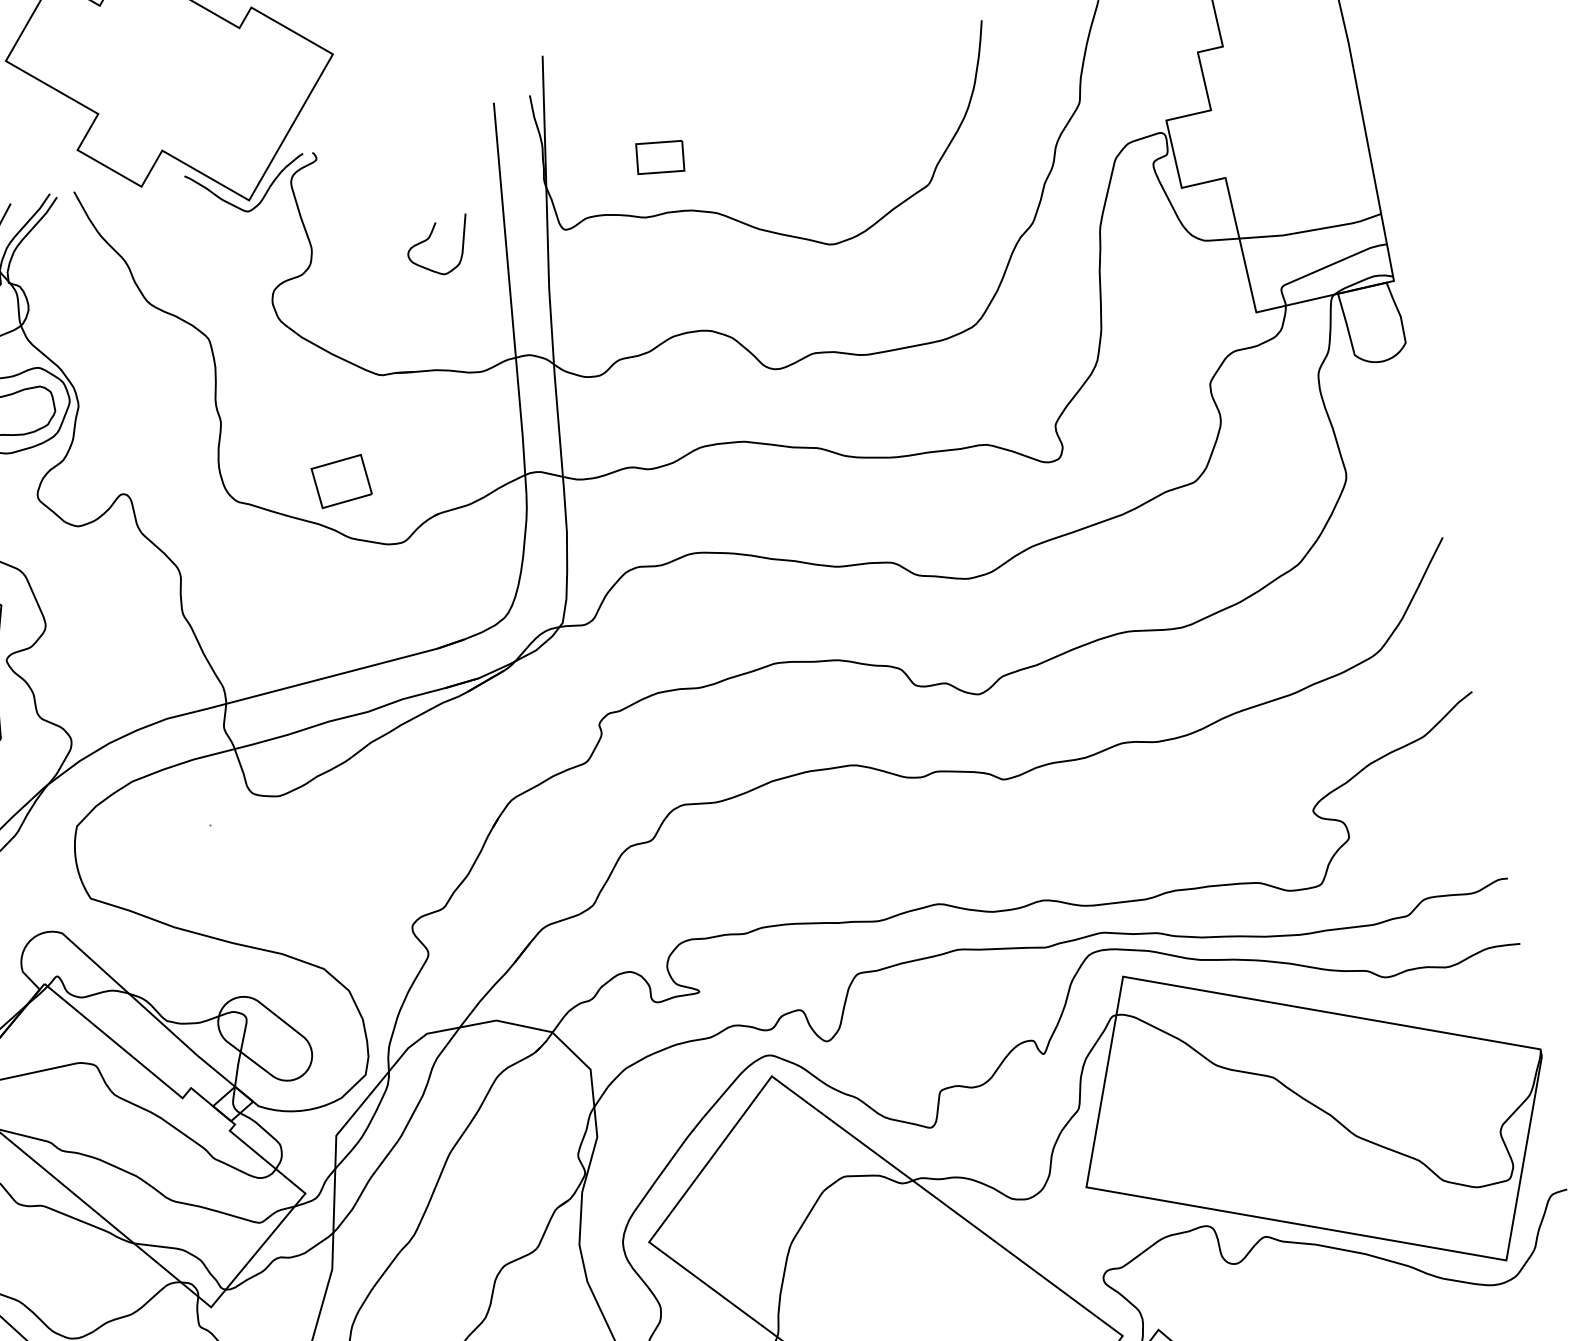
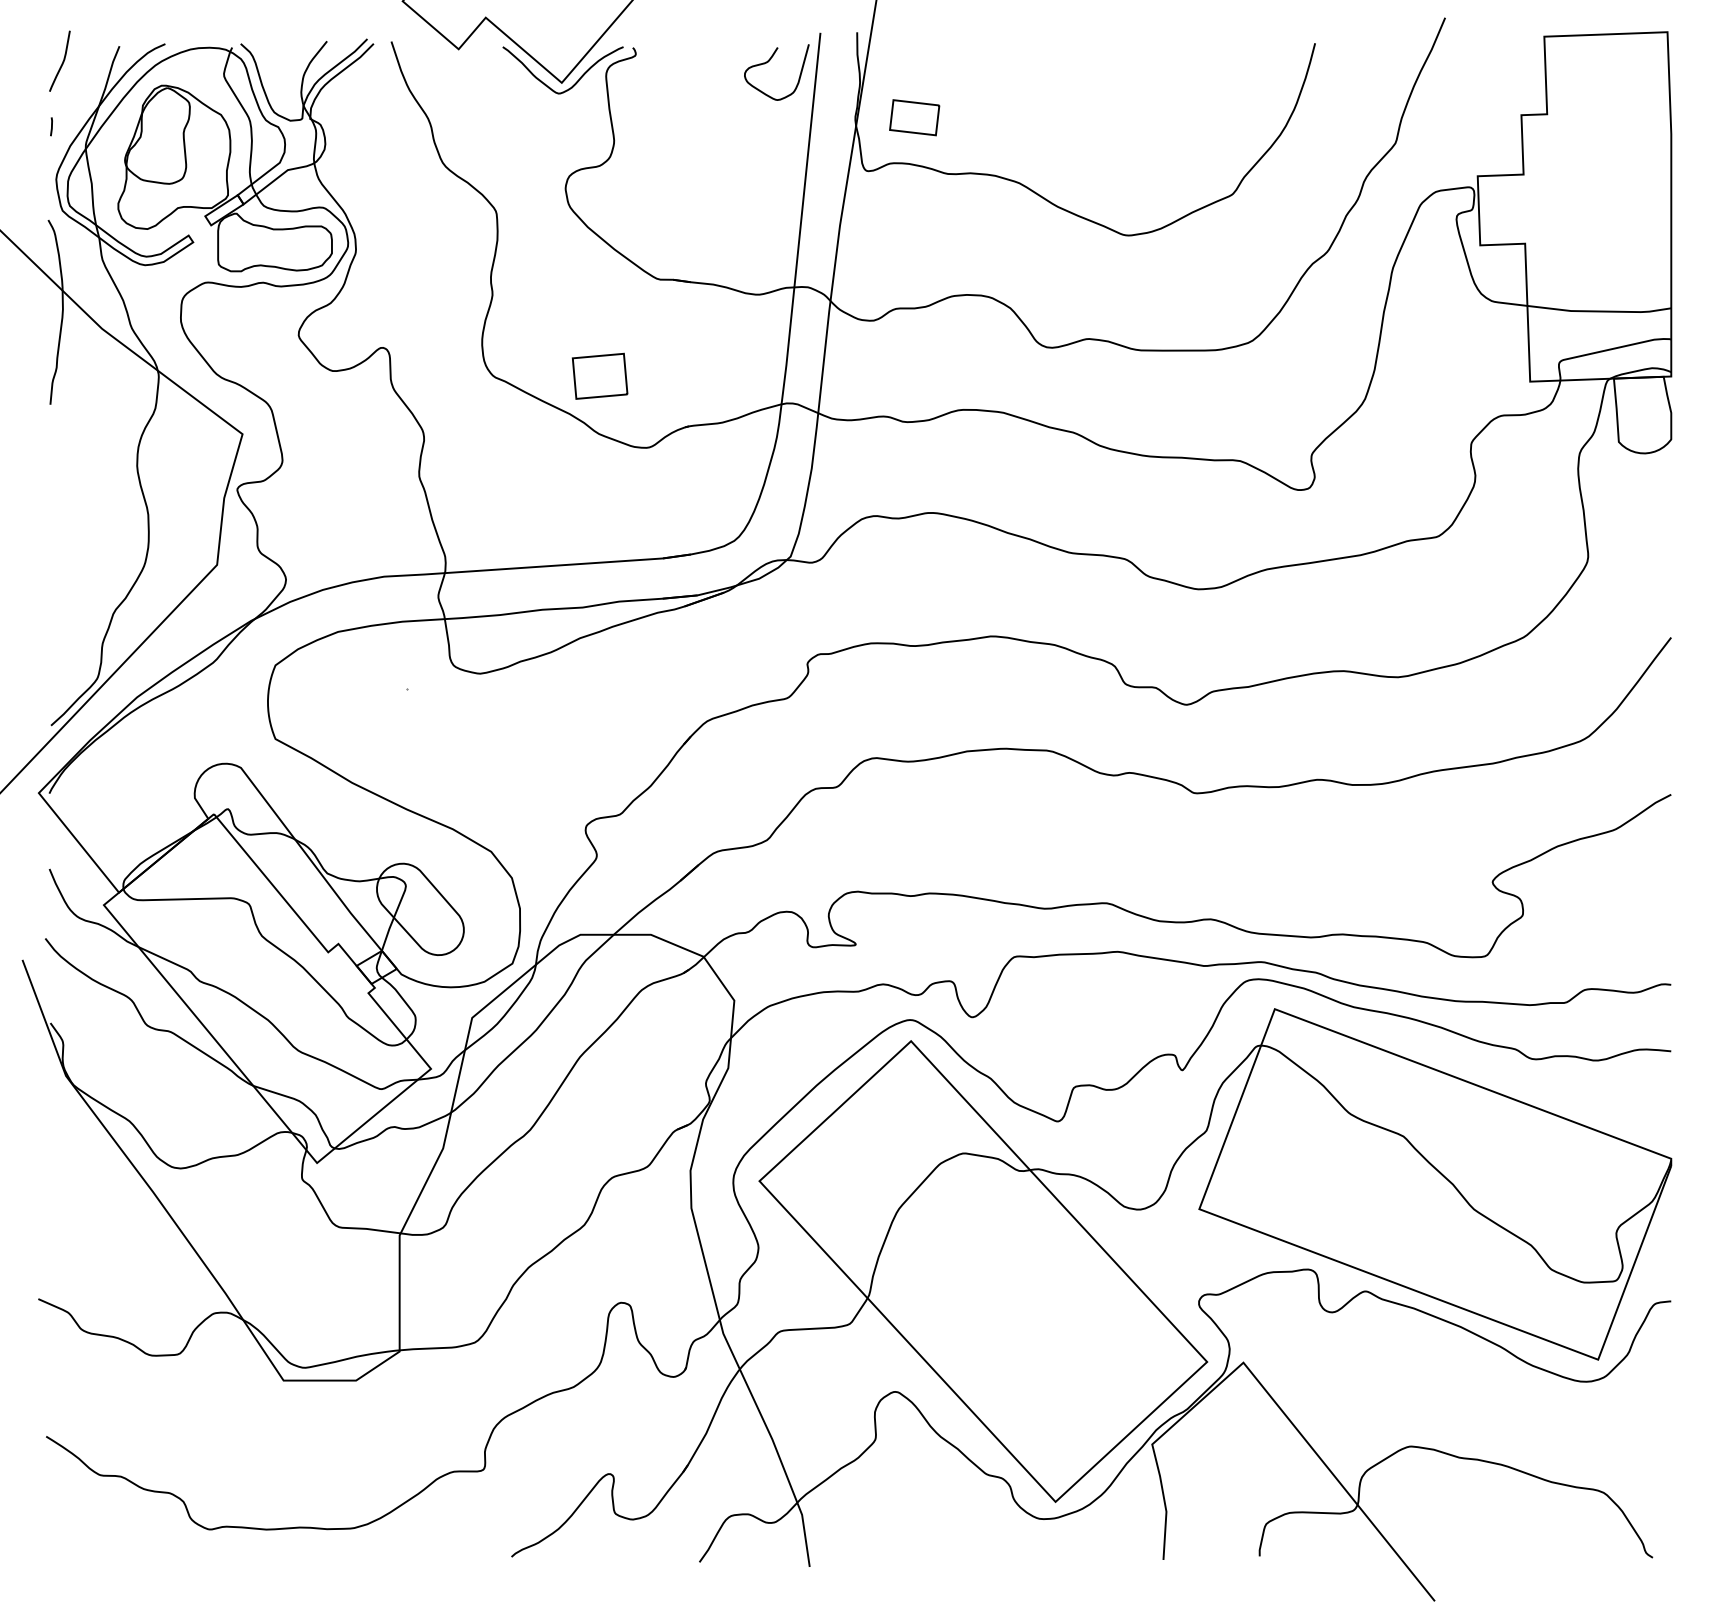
part: (660, 157) -> (914, 117), moved
curve: (429, 238) -> (768, 62), moved

